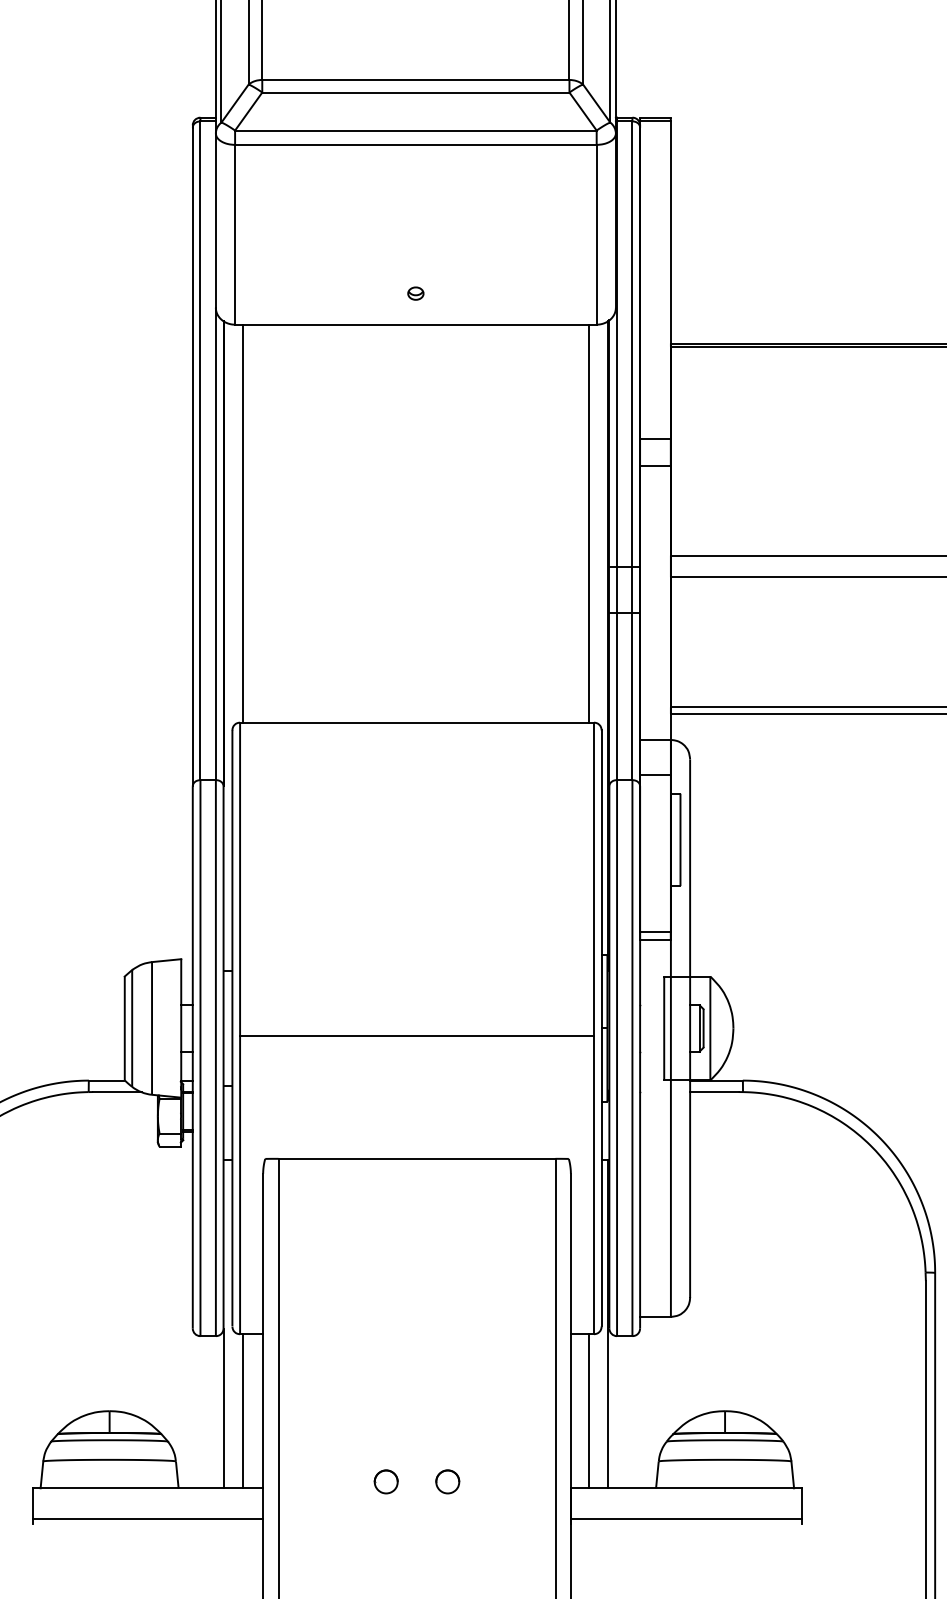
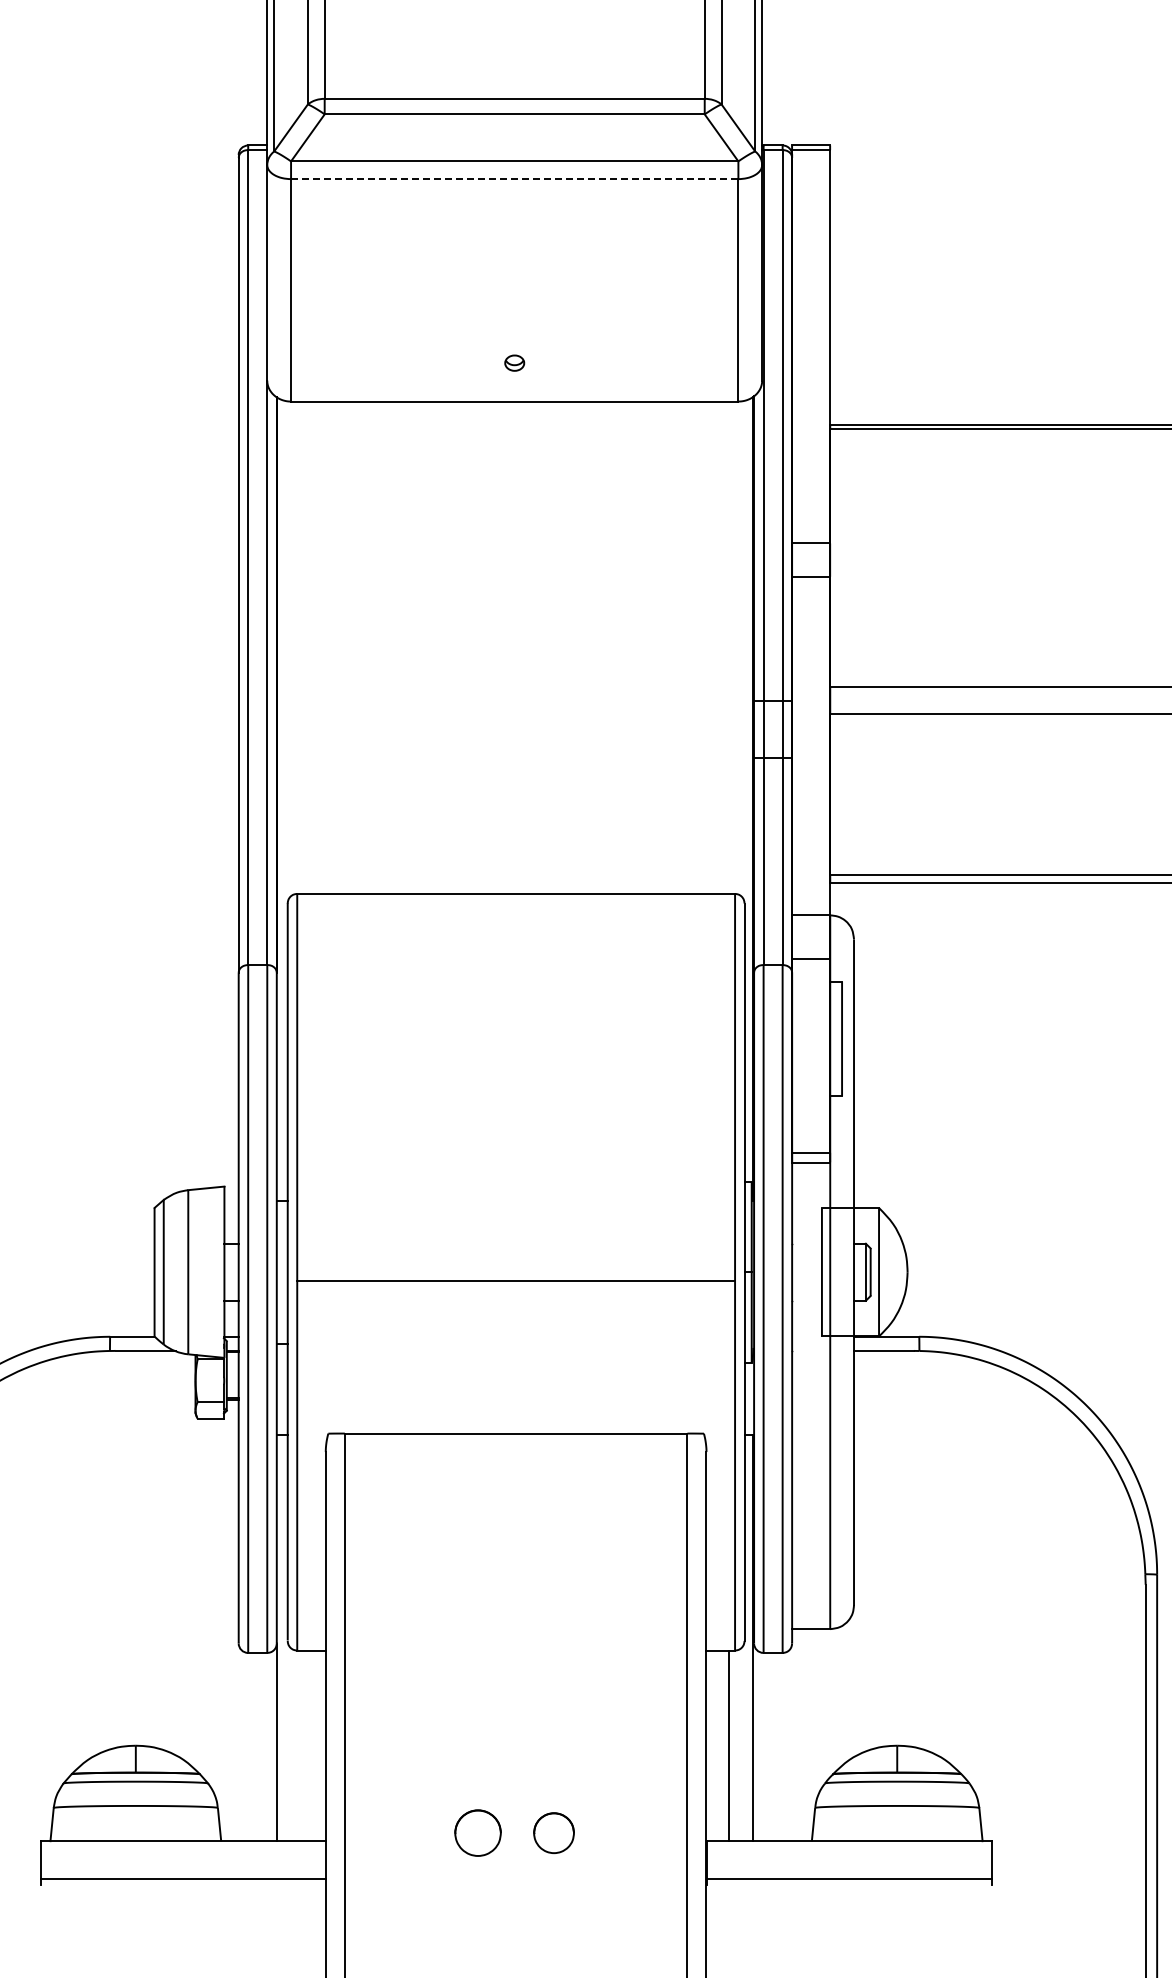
line: (415, 145) -> (514, 179), solid -> dashed
line: (242, 523) -> (300, 647), removed
line: (588, 523) -> (728, 647), removed
line: (242, 1410) -> (300, 1745), removed
part: (385, 1482) -> (477, 1833), size x1.6
part: (448, 1482) -> (554, 1833), size x1.4

